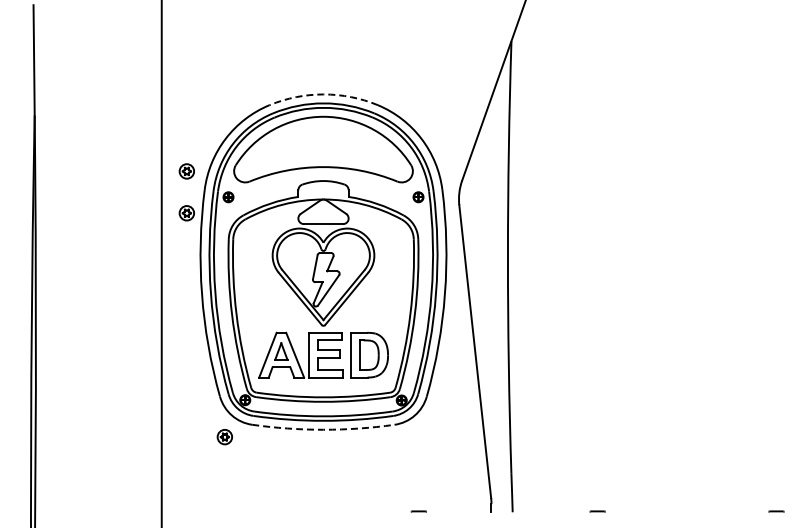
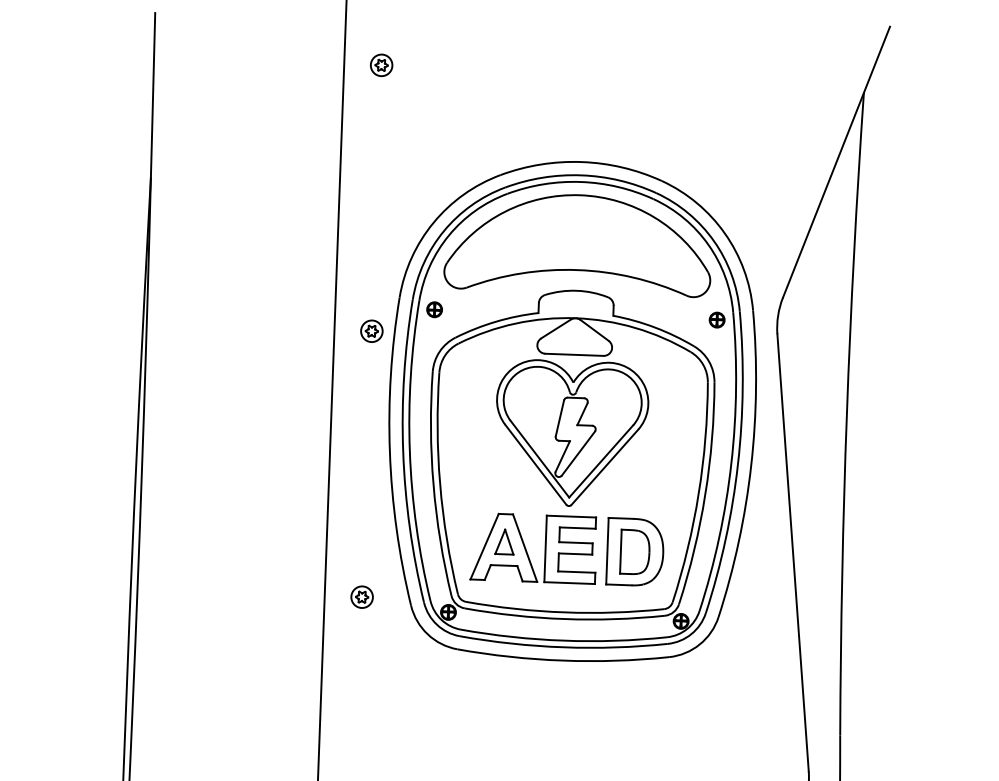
arc: (323, 94) -> (581, 162), dashed -> solid
part: (186, 171) -> (381, 65), moved
arc: (323, 429) -> (563, 660), dashed -> solid
part: (224, 437) -> (361, 597), moved

